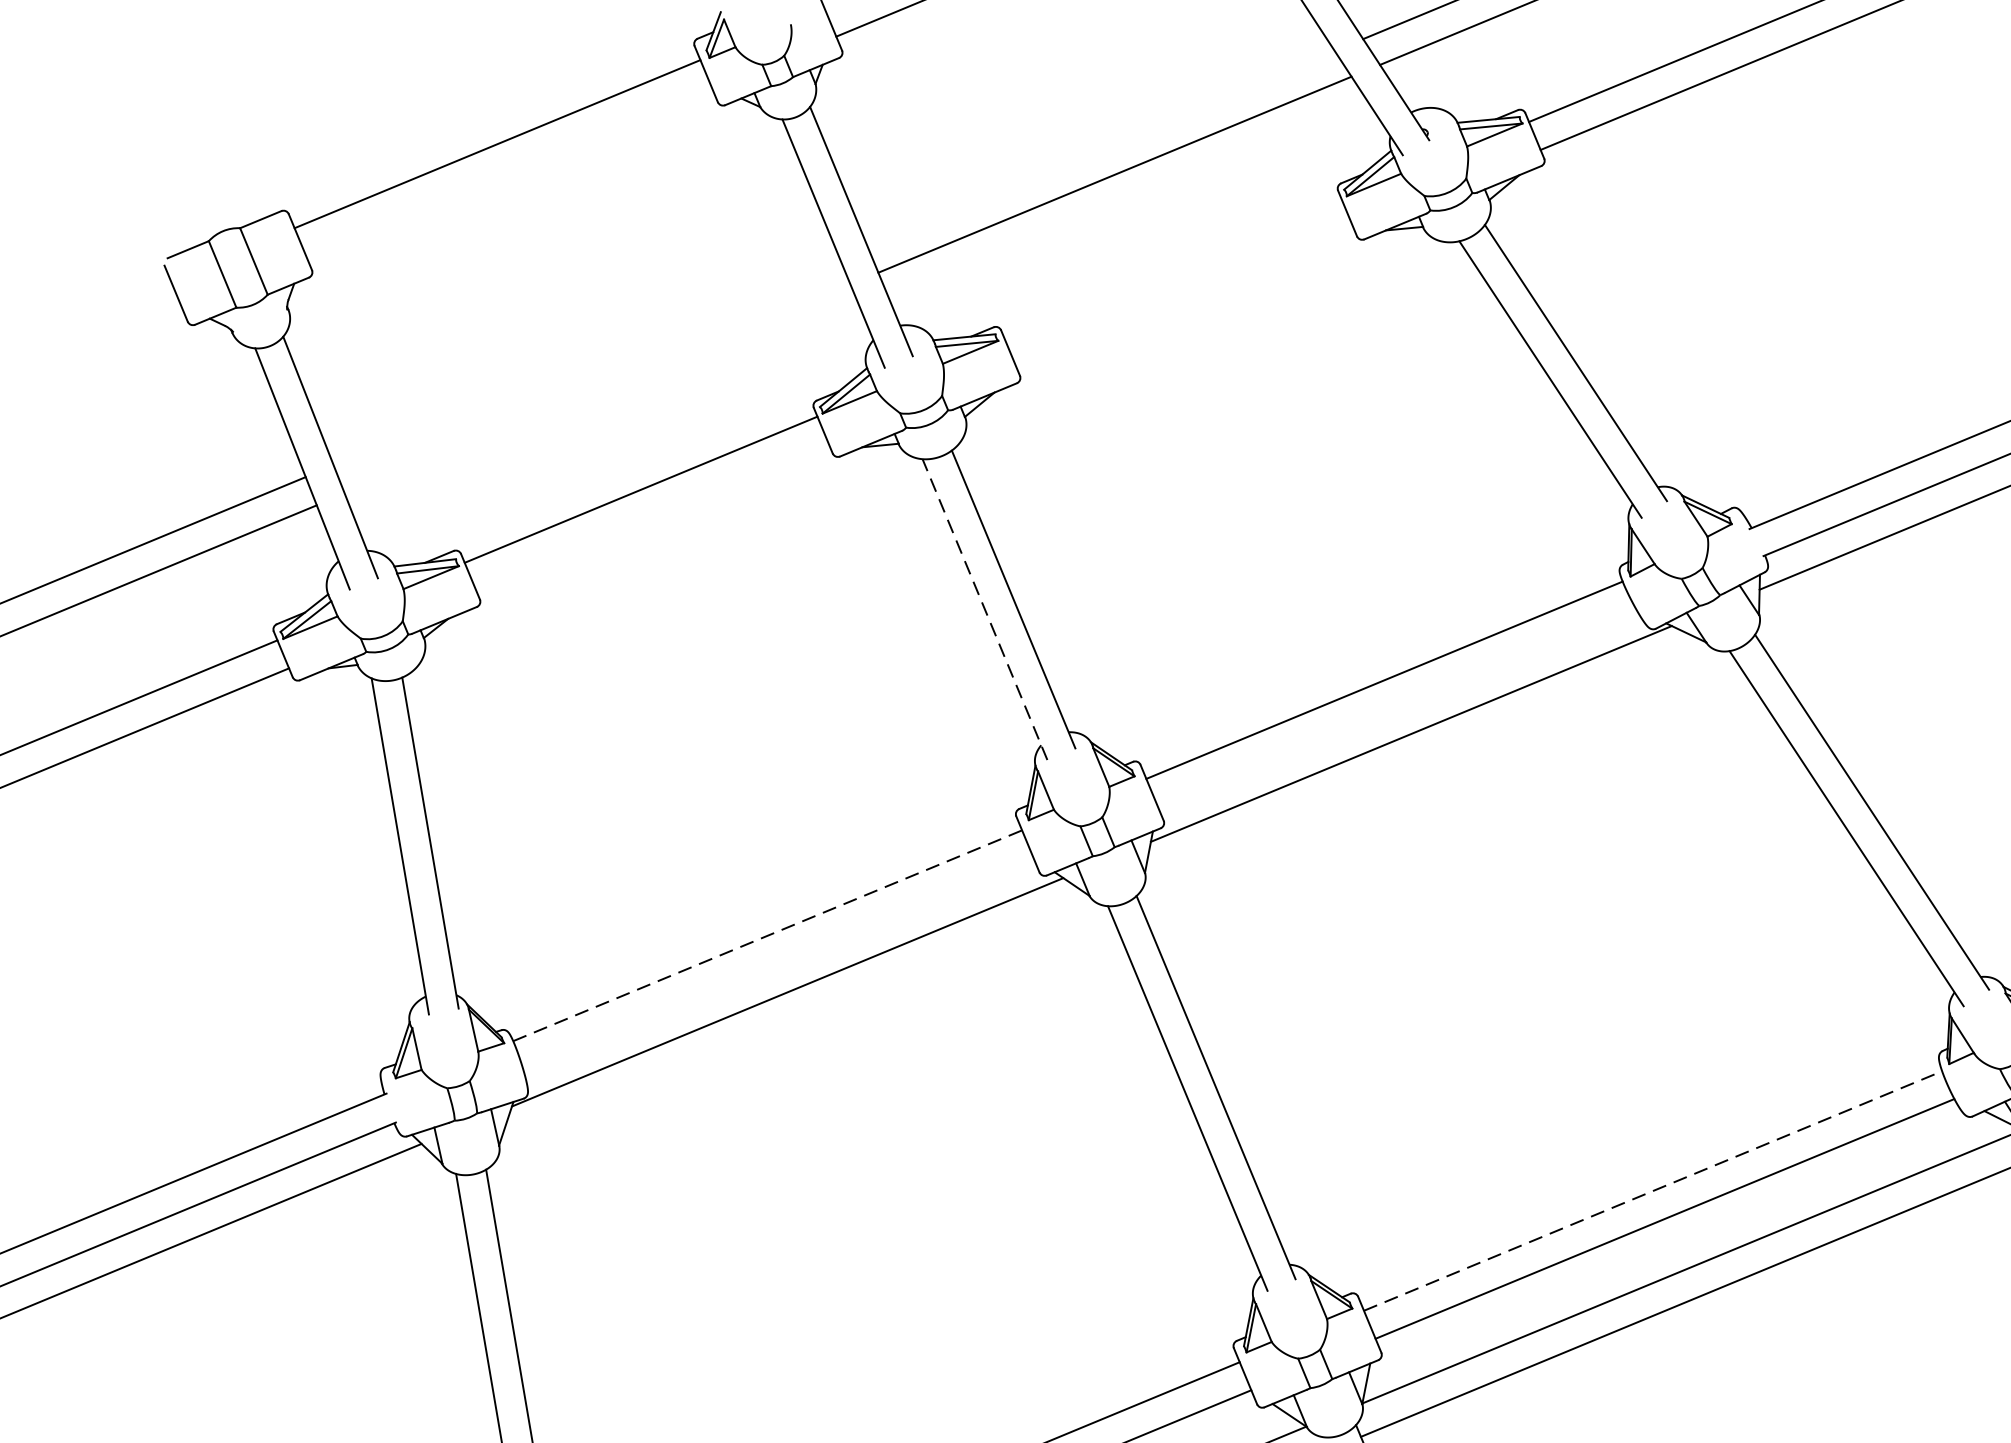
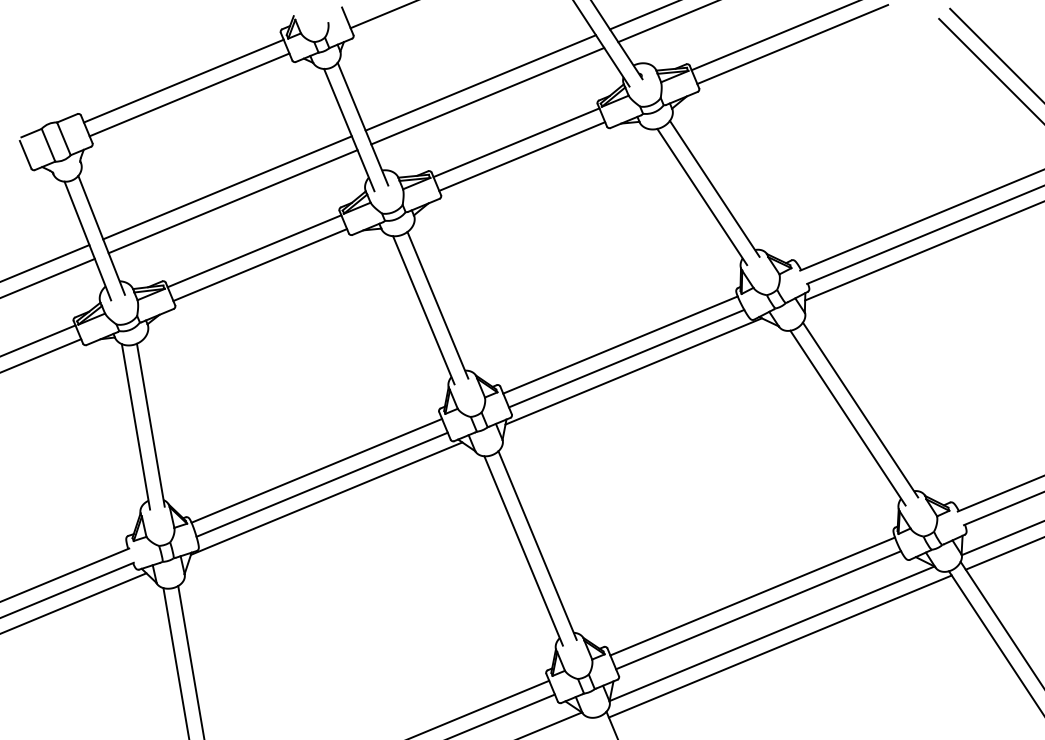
line: (1100, 146) -> (480, 82), added
line: (509, 171) -> (189, 94), added
line: (1173, 268) -> (516, 142), added
line: (1185, 297) -> (522, 156), added
line: (586, 360) -> (227, 187), added
line: (596, 388) -> (232, 201), added
line: (653, 518) -> (260, 265), added
line: (984, 608) -> (423, 309), dashed -> solid
line: (1396, 707) -> (626, 358), added
line: (766, 935) -> (316, 470), dashed -> solid
line: (777, 963) -> (321, 484), added
line: (1654, 1191) -> (753, 596), dashed -> solid

